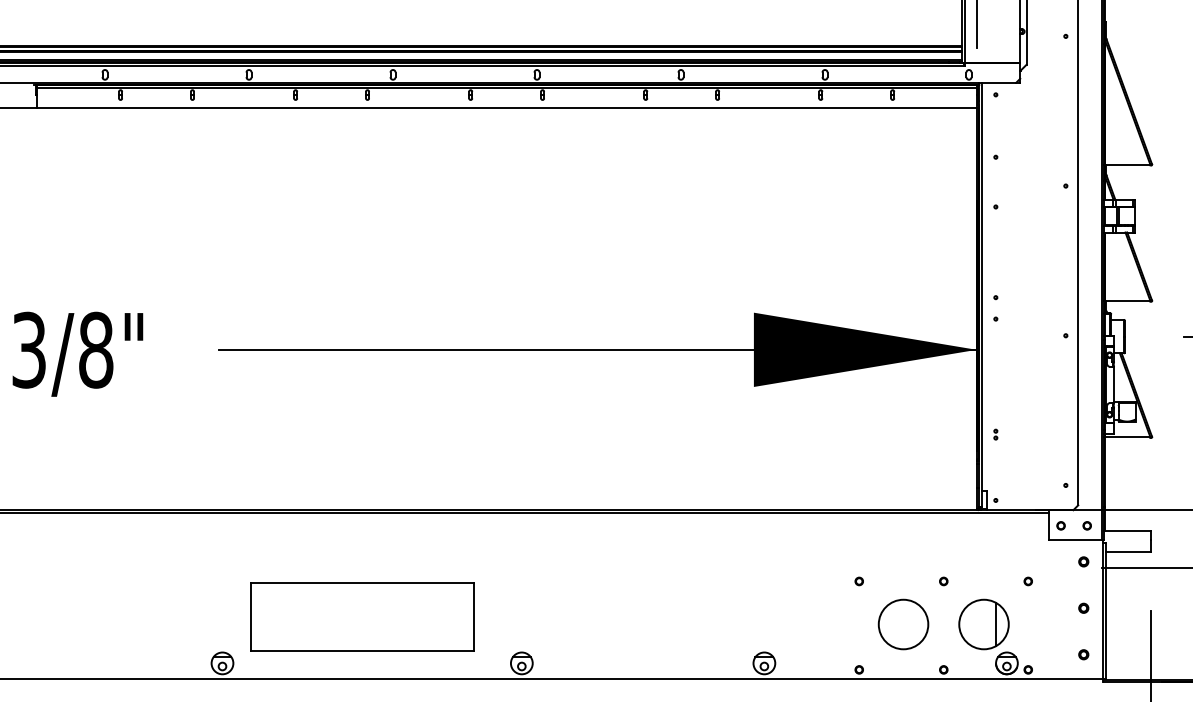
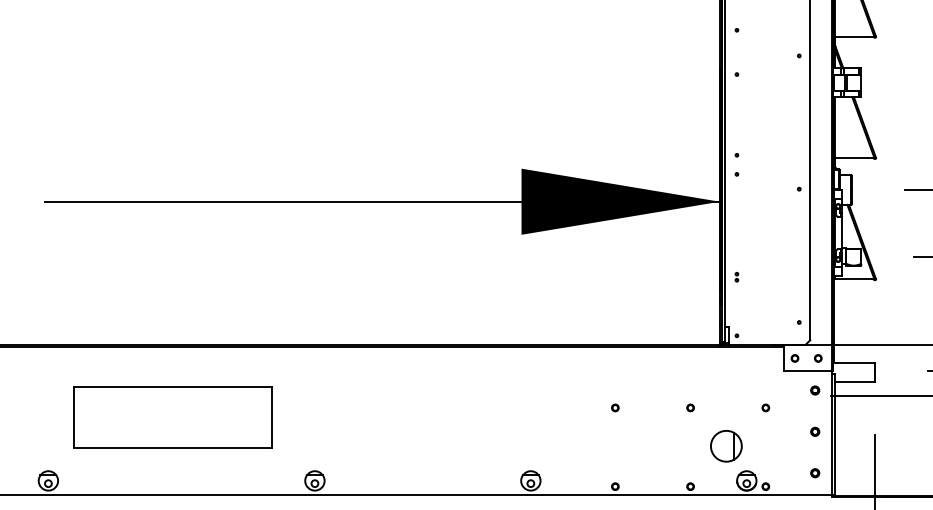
part: (362, 616) -> (173, 416), moved
circle: (903, 624) -> (654, 446), removed
part: (983, 624) -> (725, 446), size x0.7

